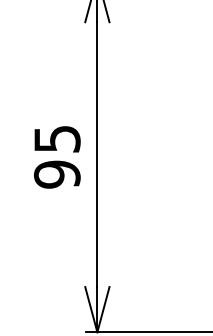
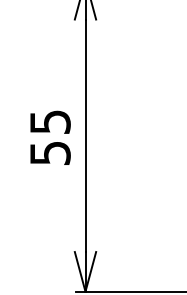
text: (57, 174) -> (50, 153), 95 -> 55

